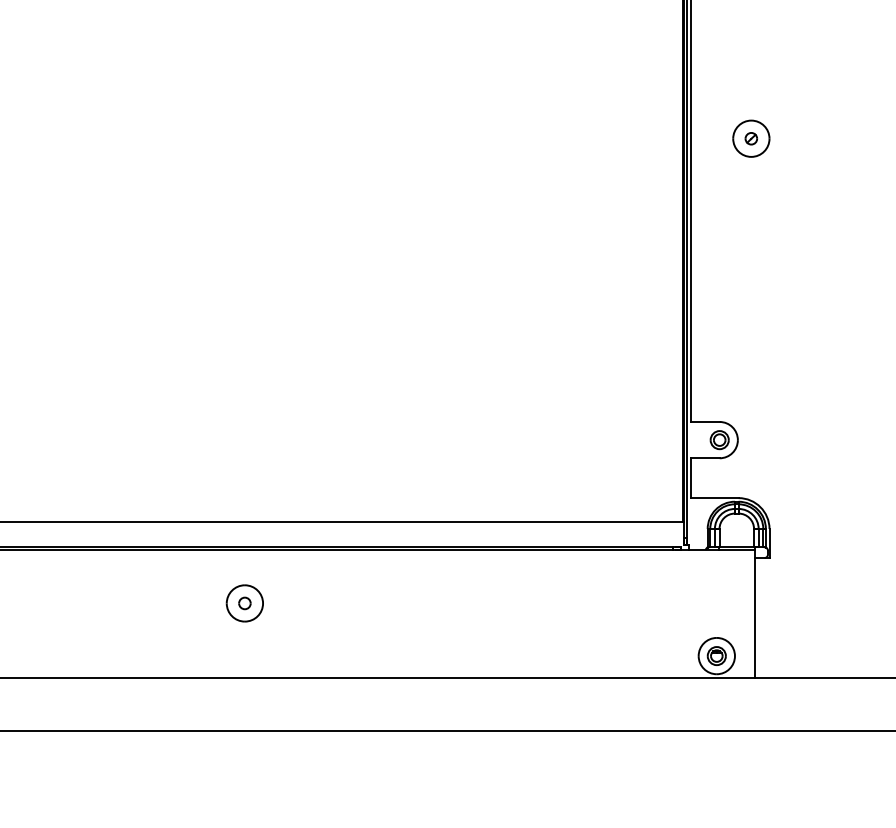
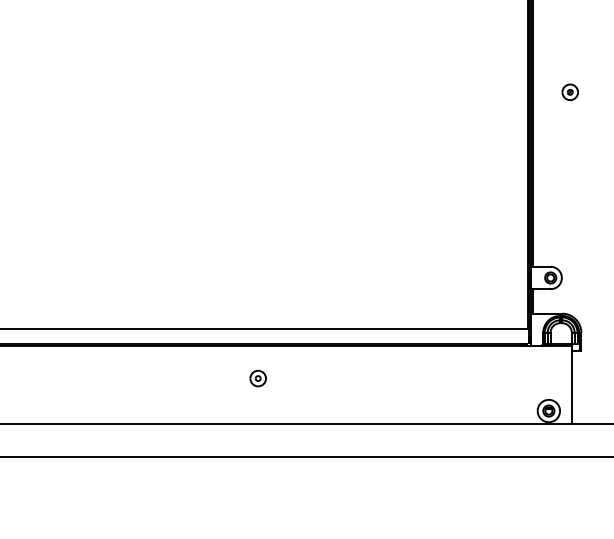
part: (751, 139) -> (570, 92), size x0.7
part: (245, 603) -> (258, 378), size x0.7

